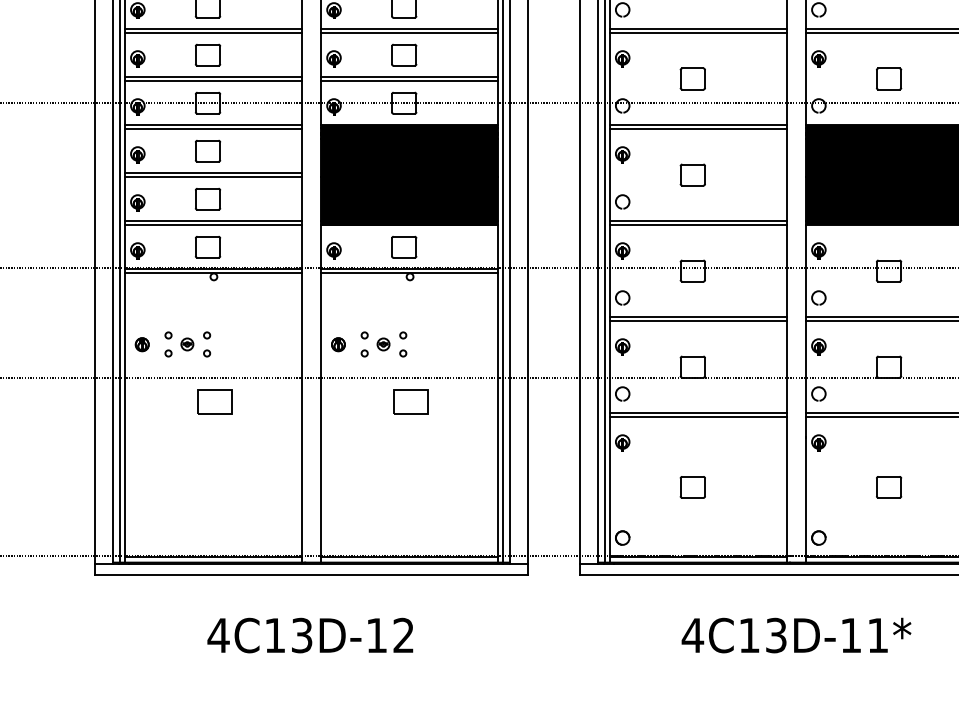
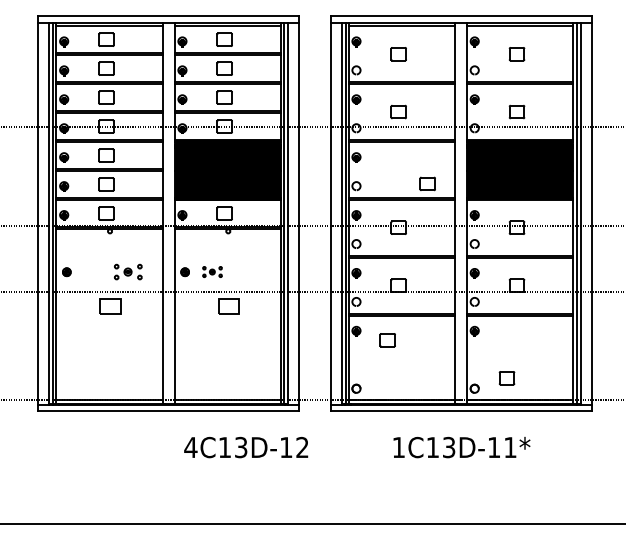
part: (692, 174) -> (427, 183), moved
part: (186, 343) -> (127, 271), moved
part: (383, 343) -> (212, 271), size x0.7
part: (692, 487) -> (387, 340), moved
part: (888, 487) -> (506, 378), moved
text: (310, 635) -> (246, 447), moved
text: (692, 635) -> (398, 447), 4C13D-11* -> 1C13D-11*

